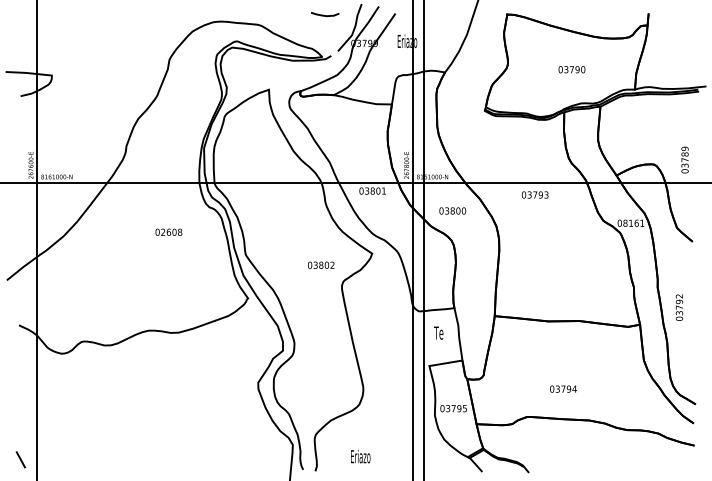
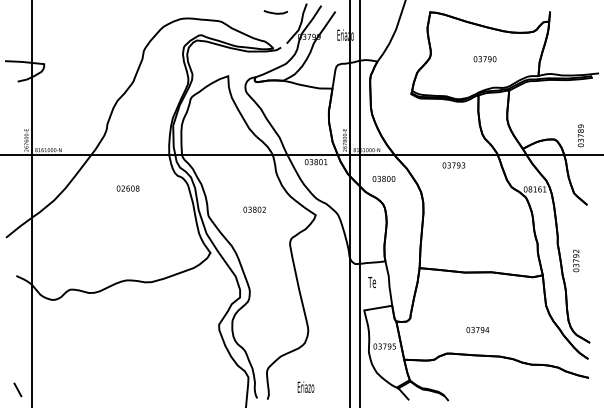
text: (168, 231) -> (127, 187), moved
text: (321, 264) -> (254, 209), moved

